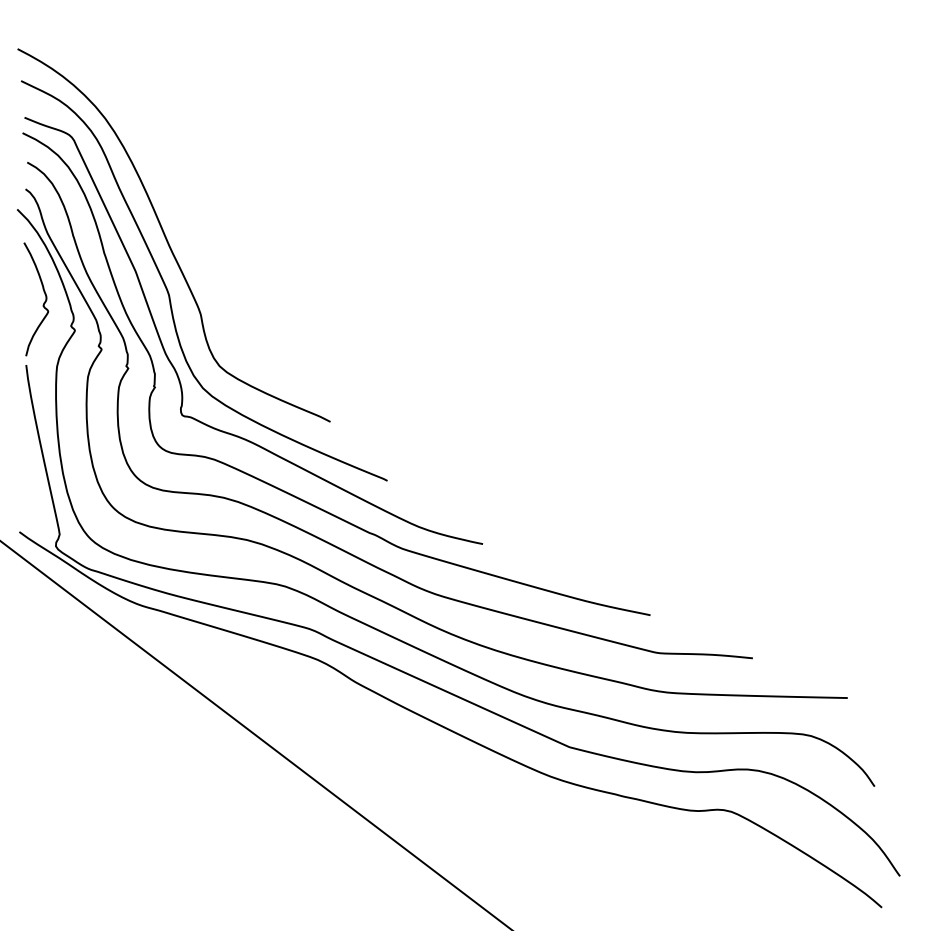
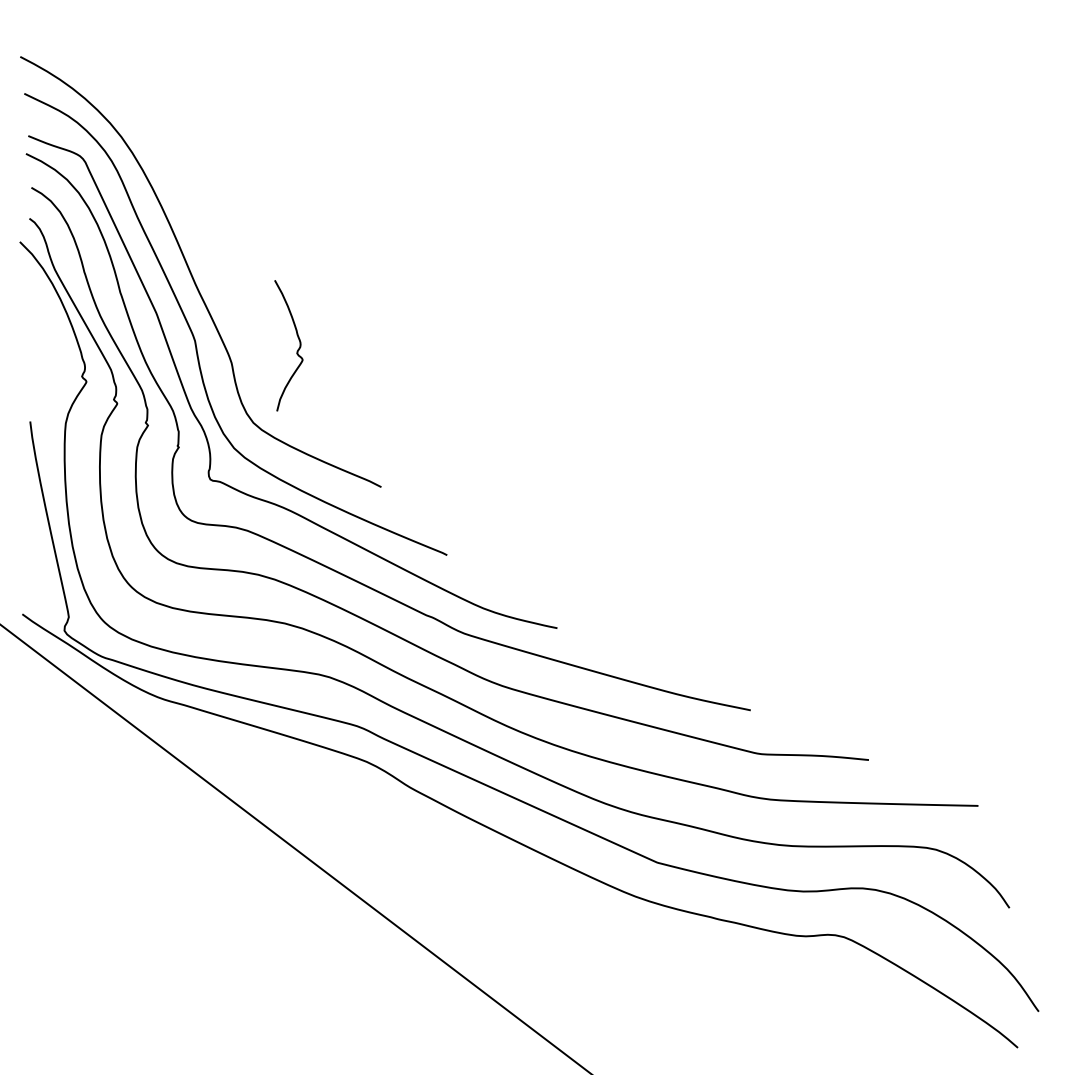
curve: (43, 302) -> (297, 349), moved

